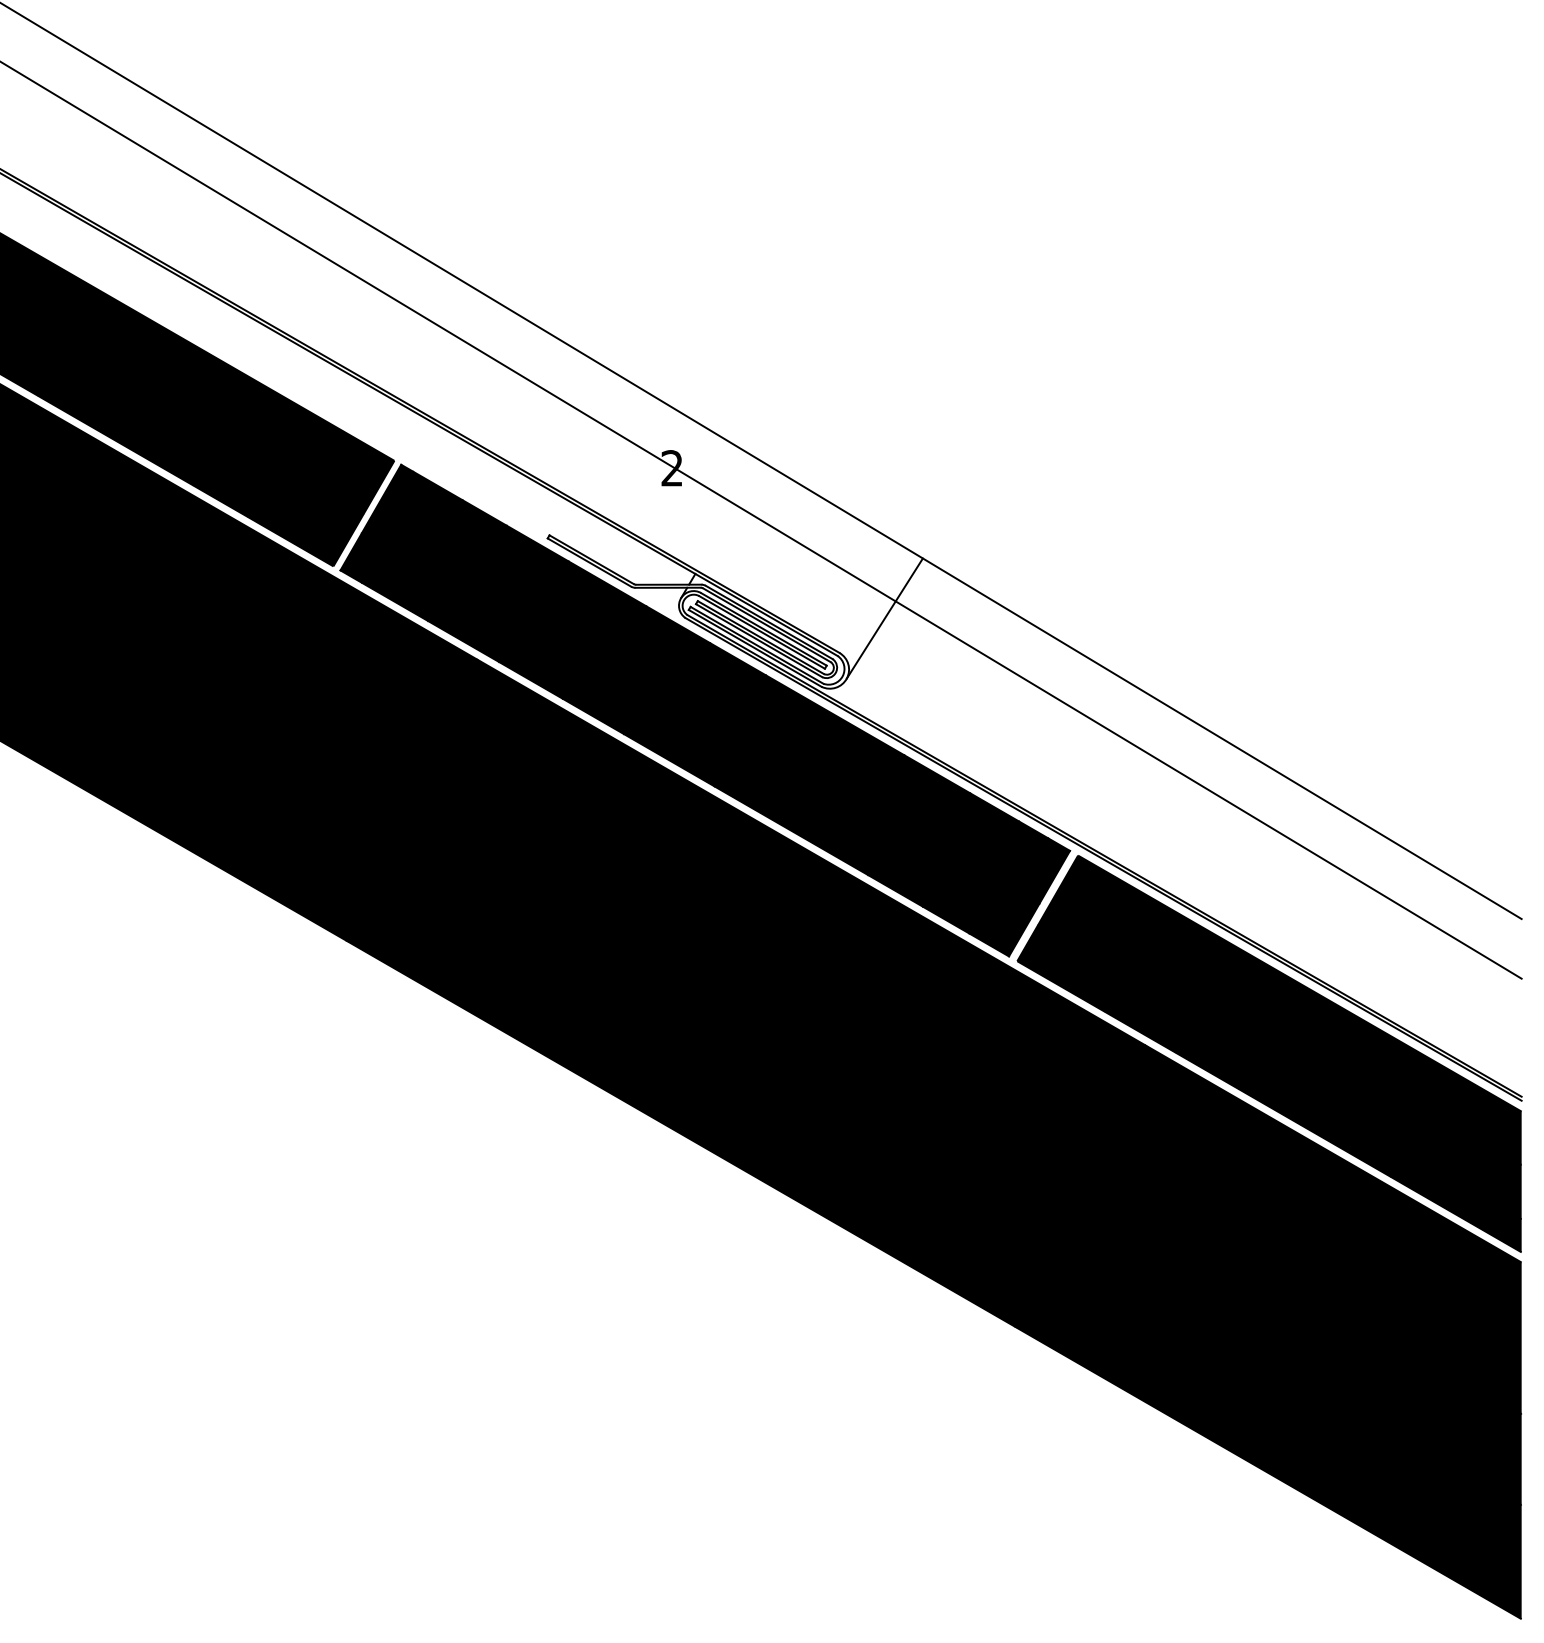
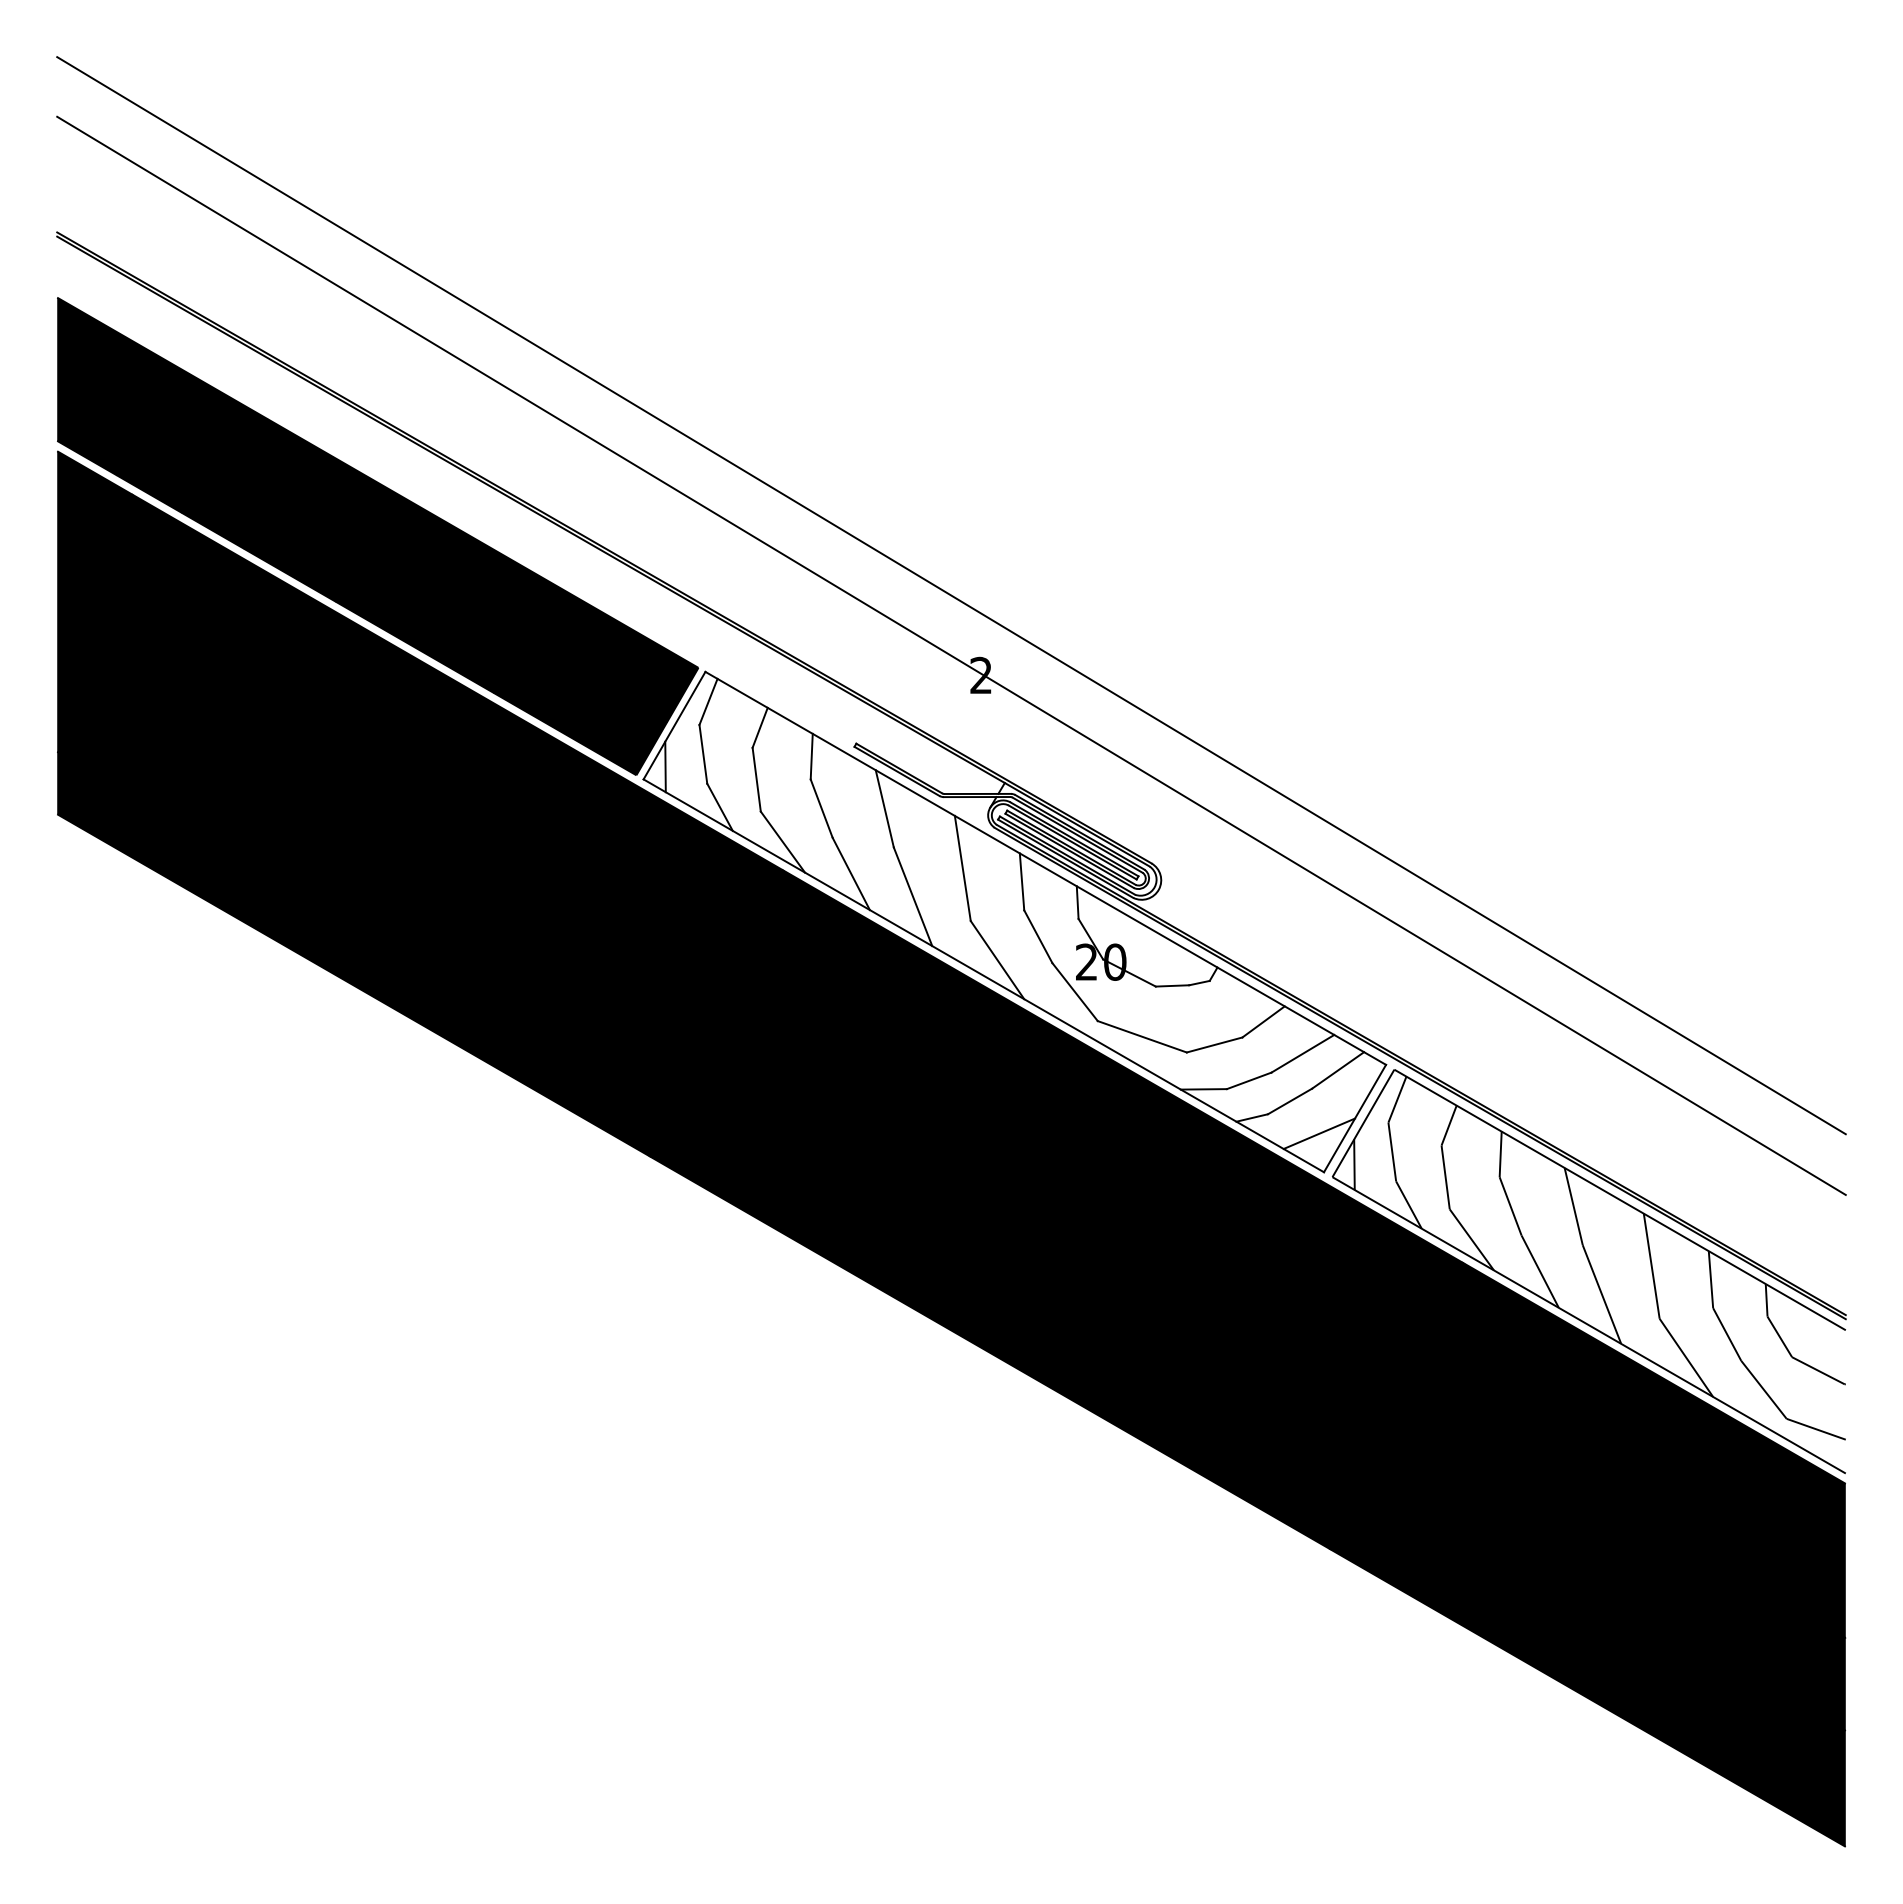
line: (884, 618) -> (1197, 828), removed
fill: (704, 710) -> (1014, 921), removed
fill: (1268, 1053) -> (1588, 1271), removed

